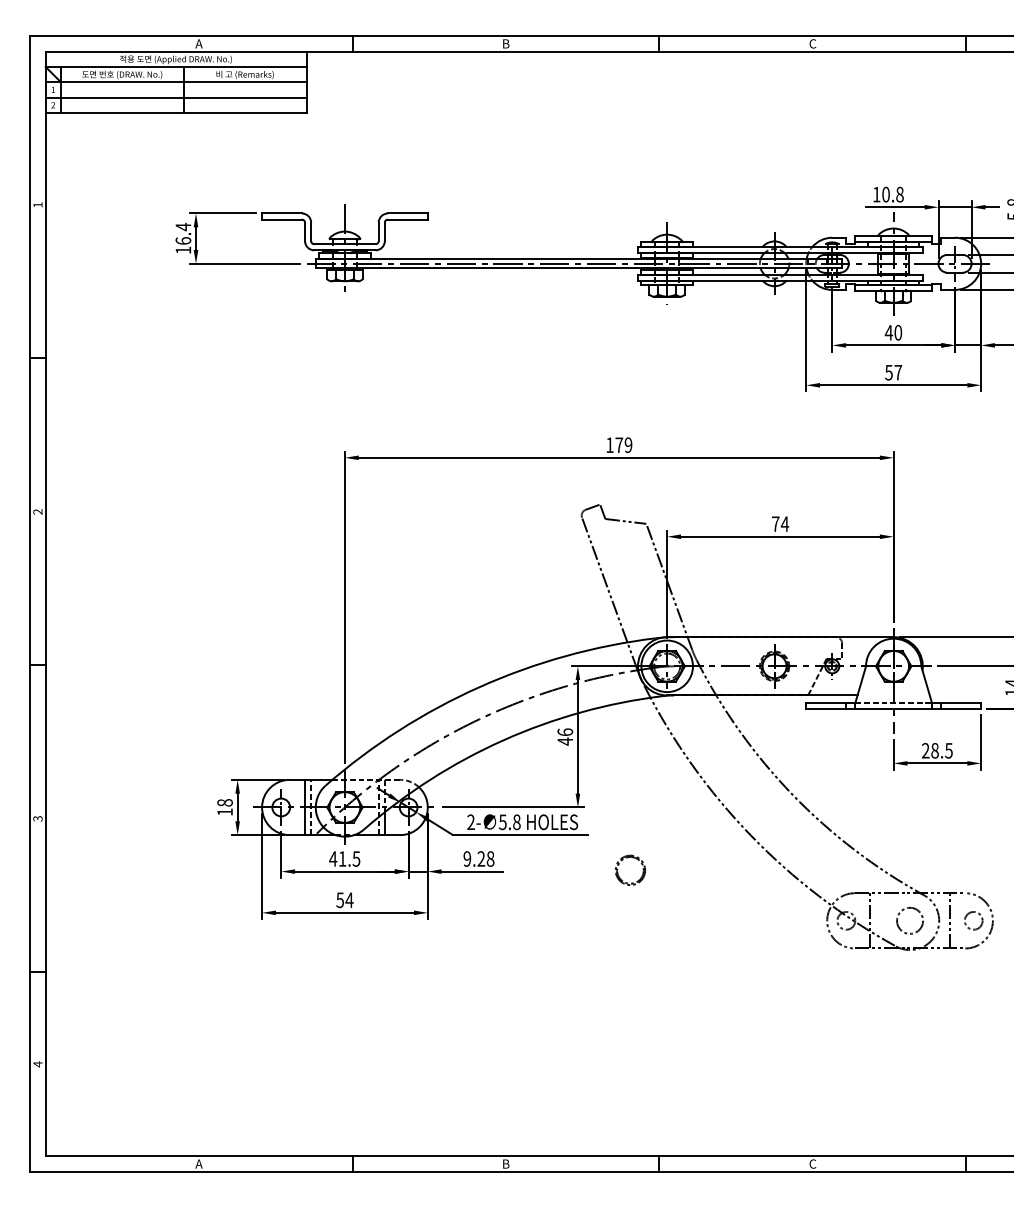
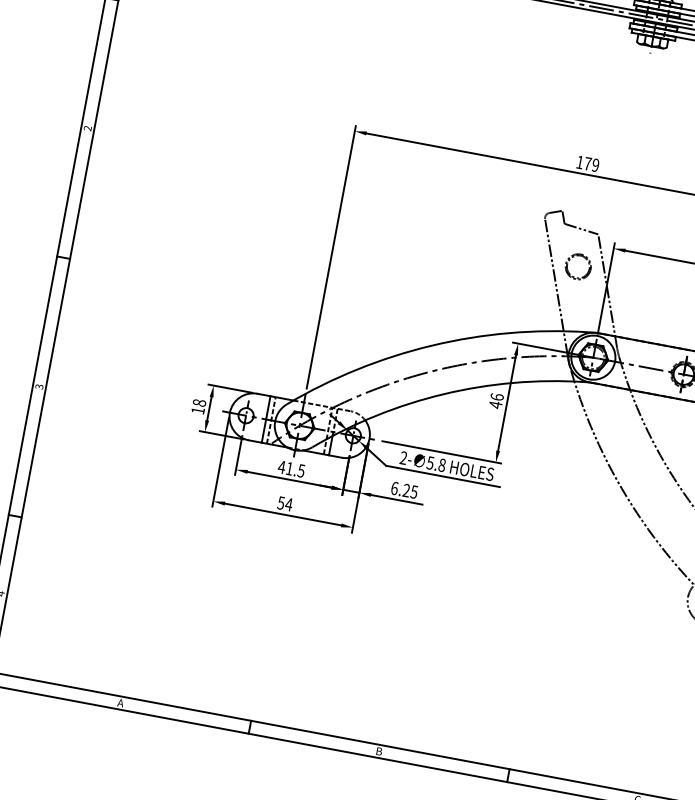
text: (478, 858) -> (404, 489), 9.28 -> 6.25
part: (628, 858) -> (578, 256), moved

